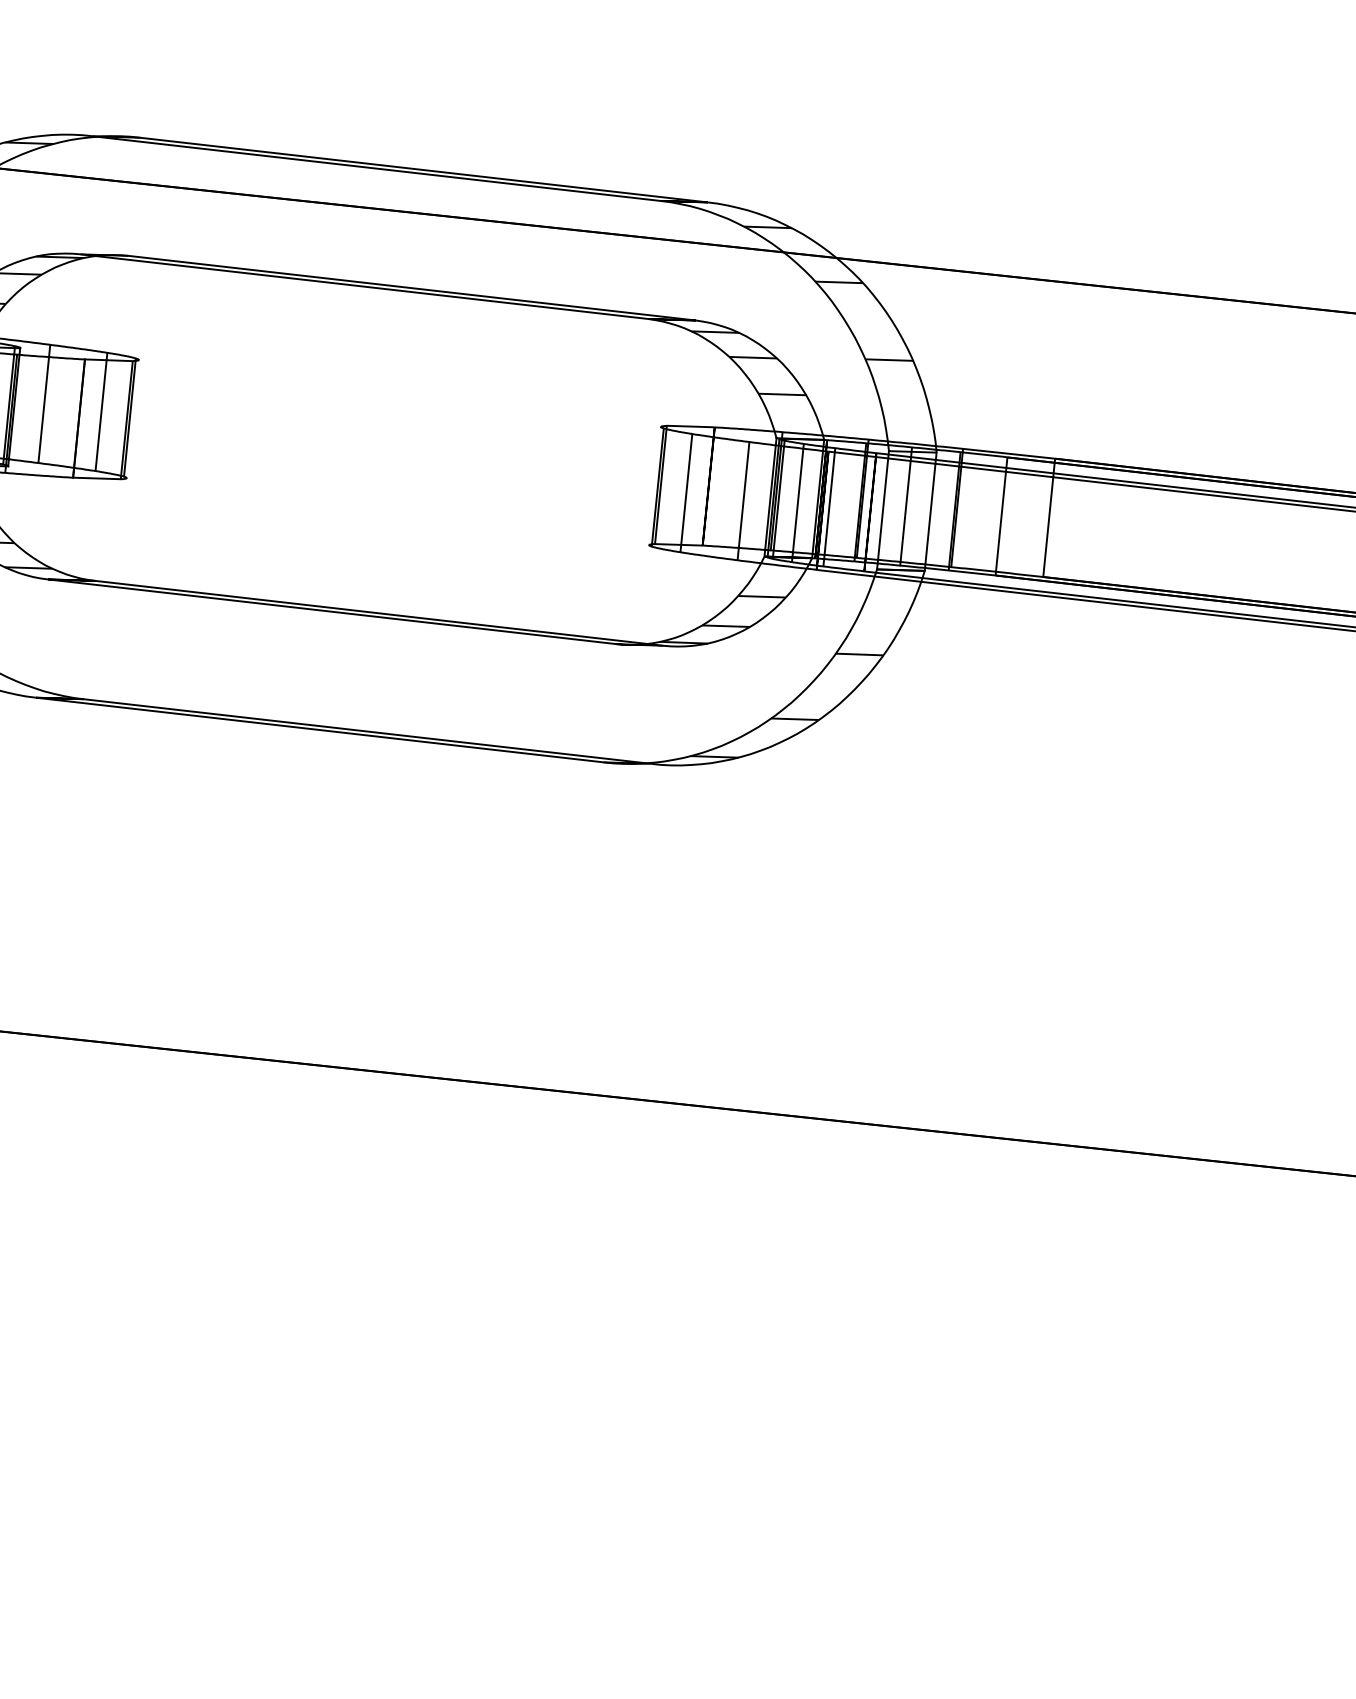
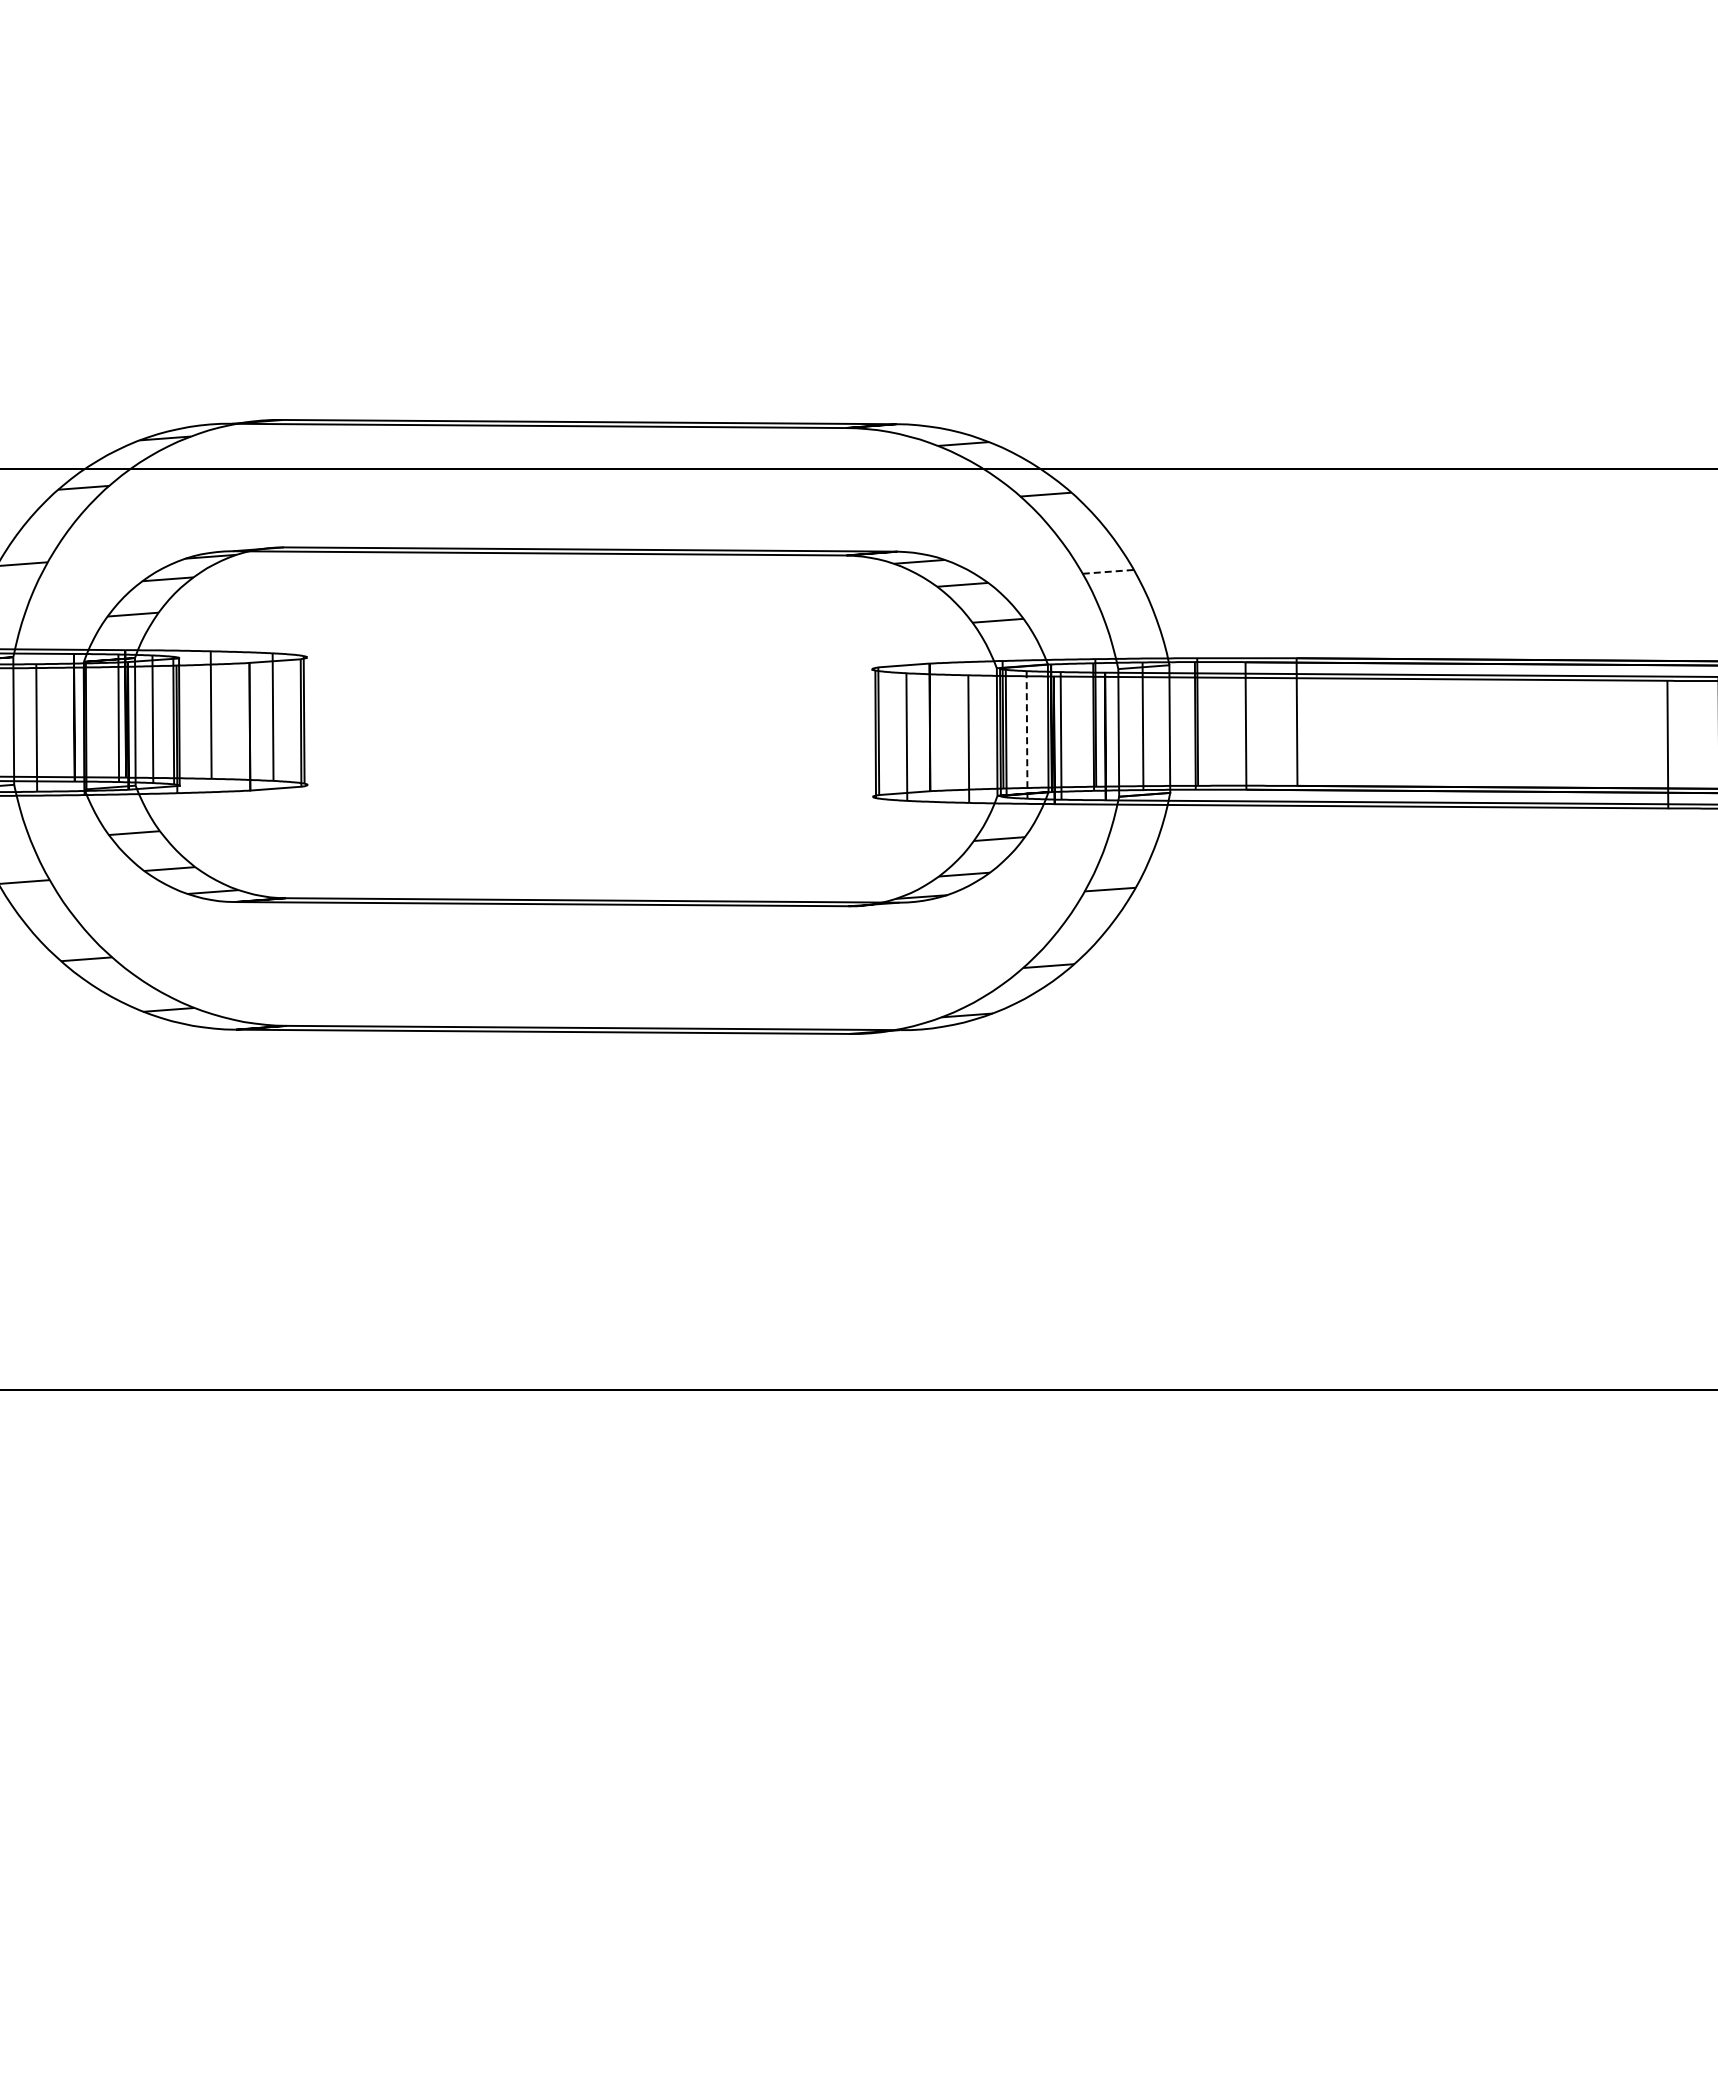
line: (889, 359) -> (1108, 571), solid -> dashed
line: (798, 502) -> (1027, 734), solid -> dashed

